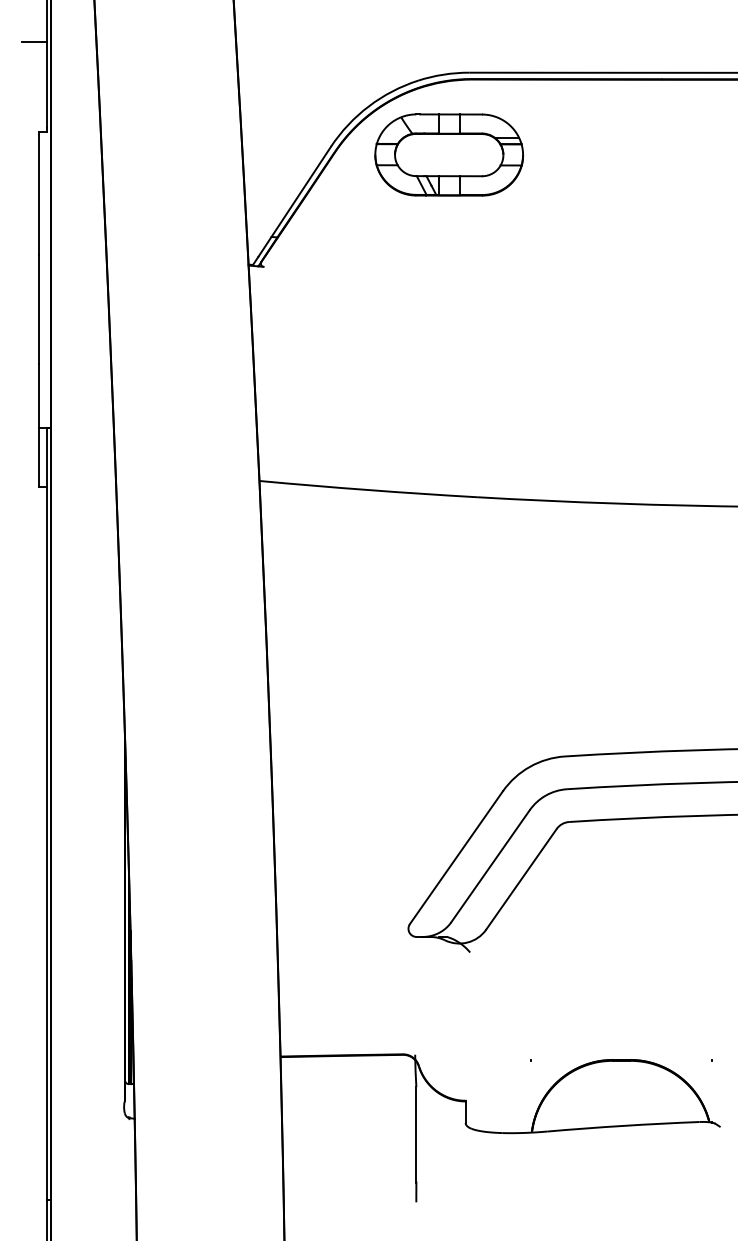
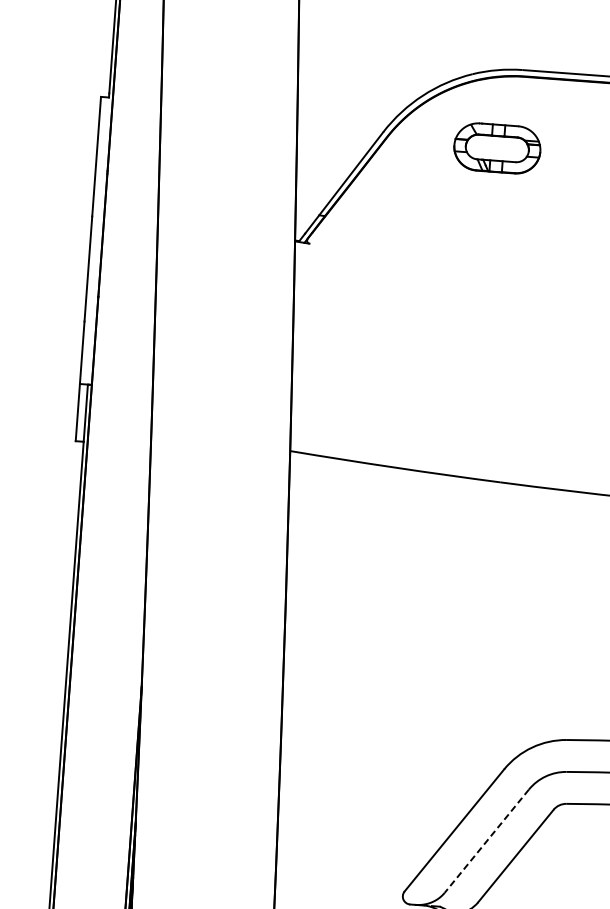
line: (34, 42) -> (103, 9), removed
part: (448, 154) -> (496, 147), size x0.6
line: (490, 866) -> (486, 841), solid -> dashed

